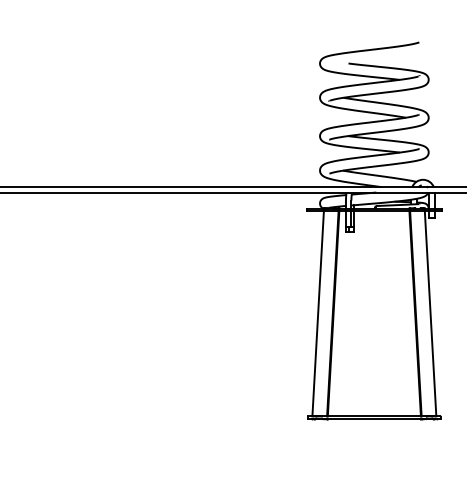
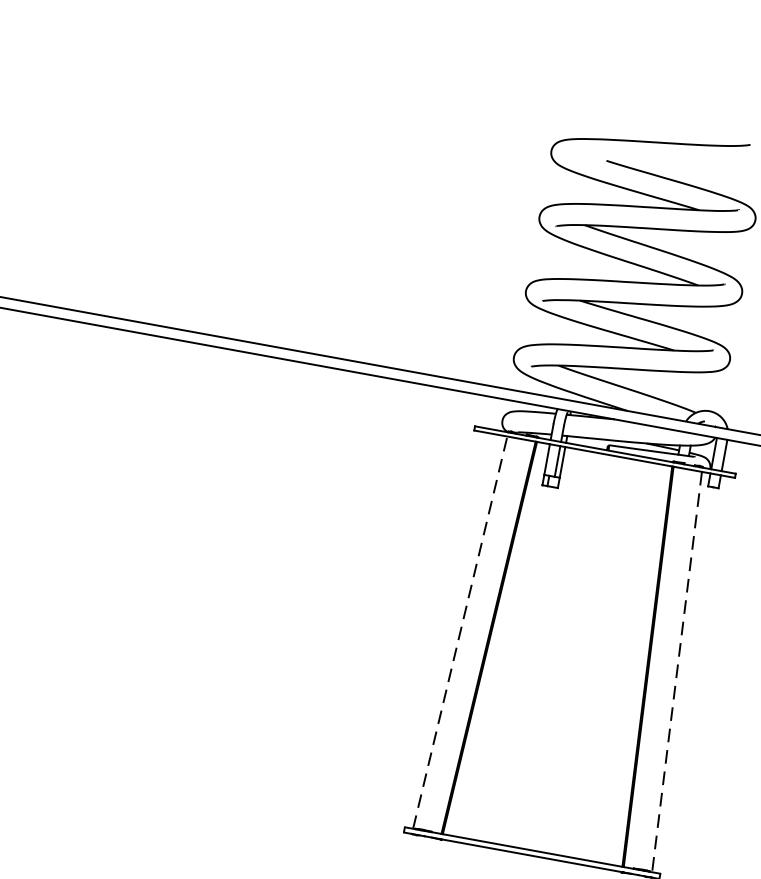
line: (318, 313) -> (460, 632), solid -> dashed
line: (430, 313) -> (676, 671), solid -> dashed

